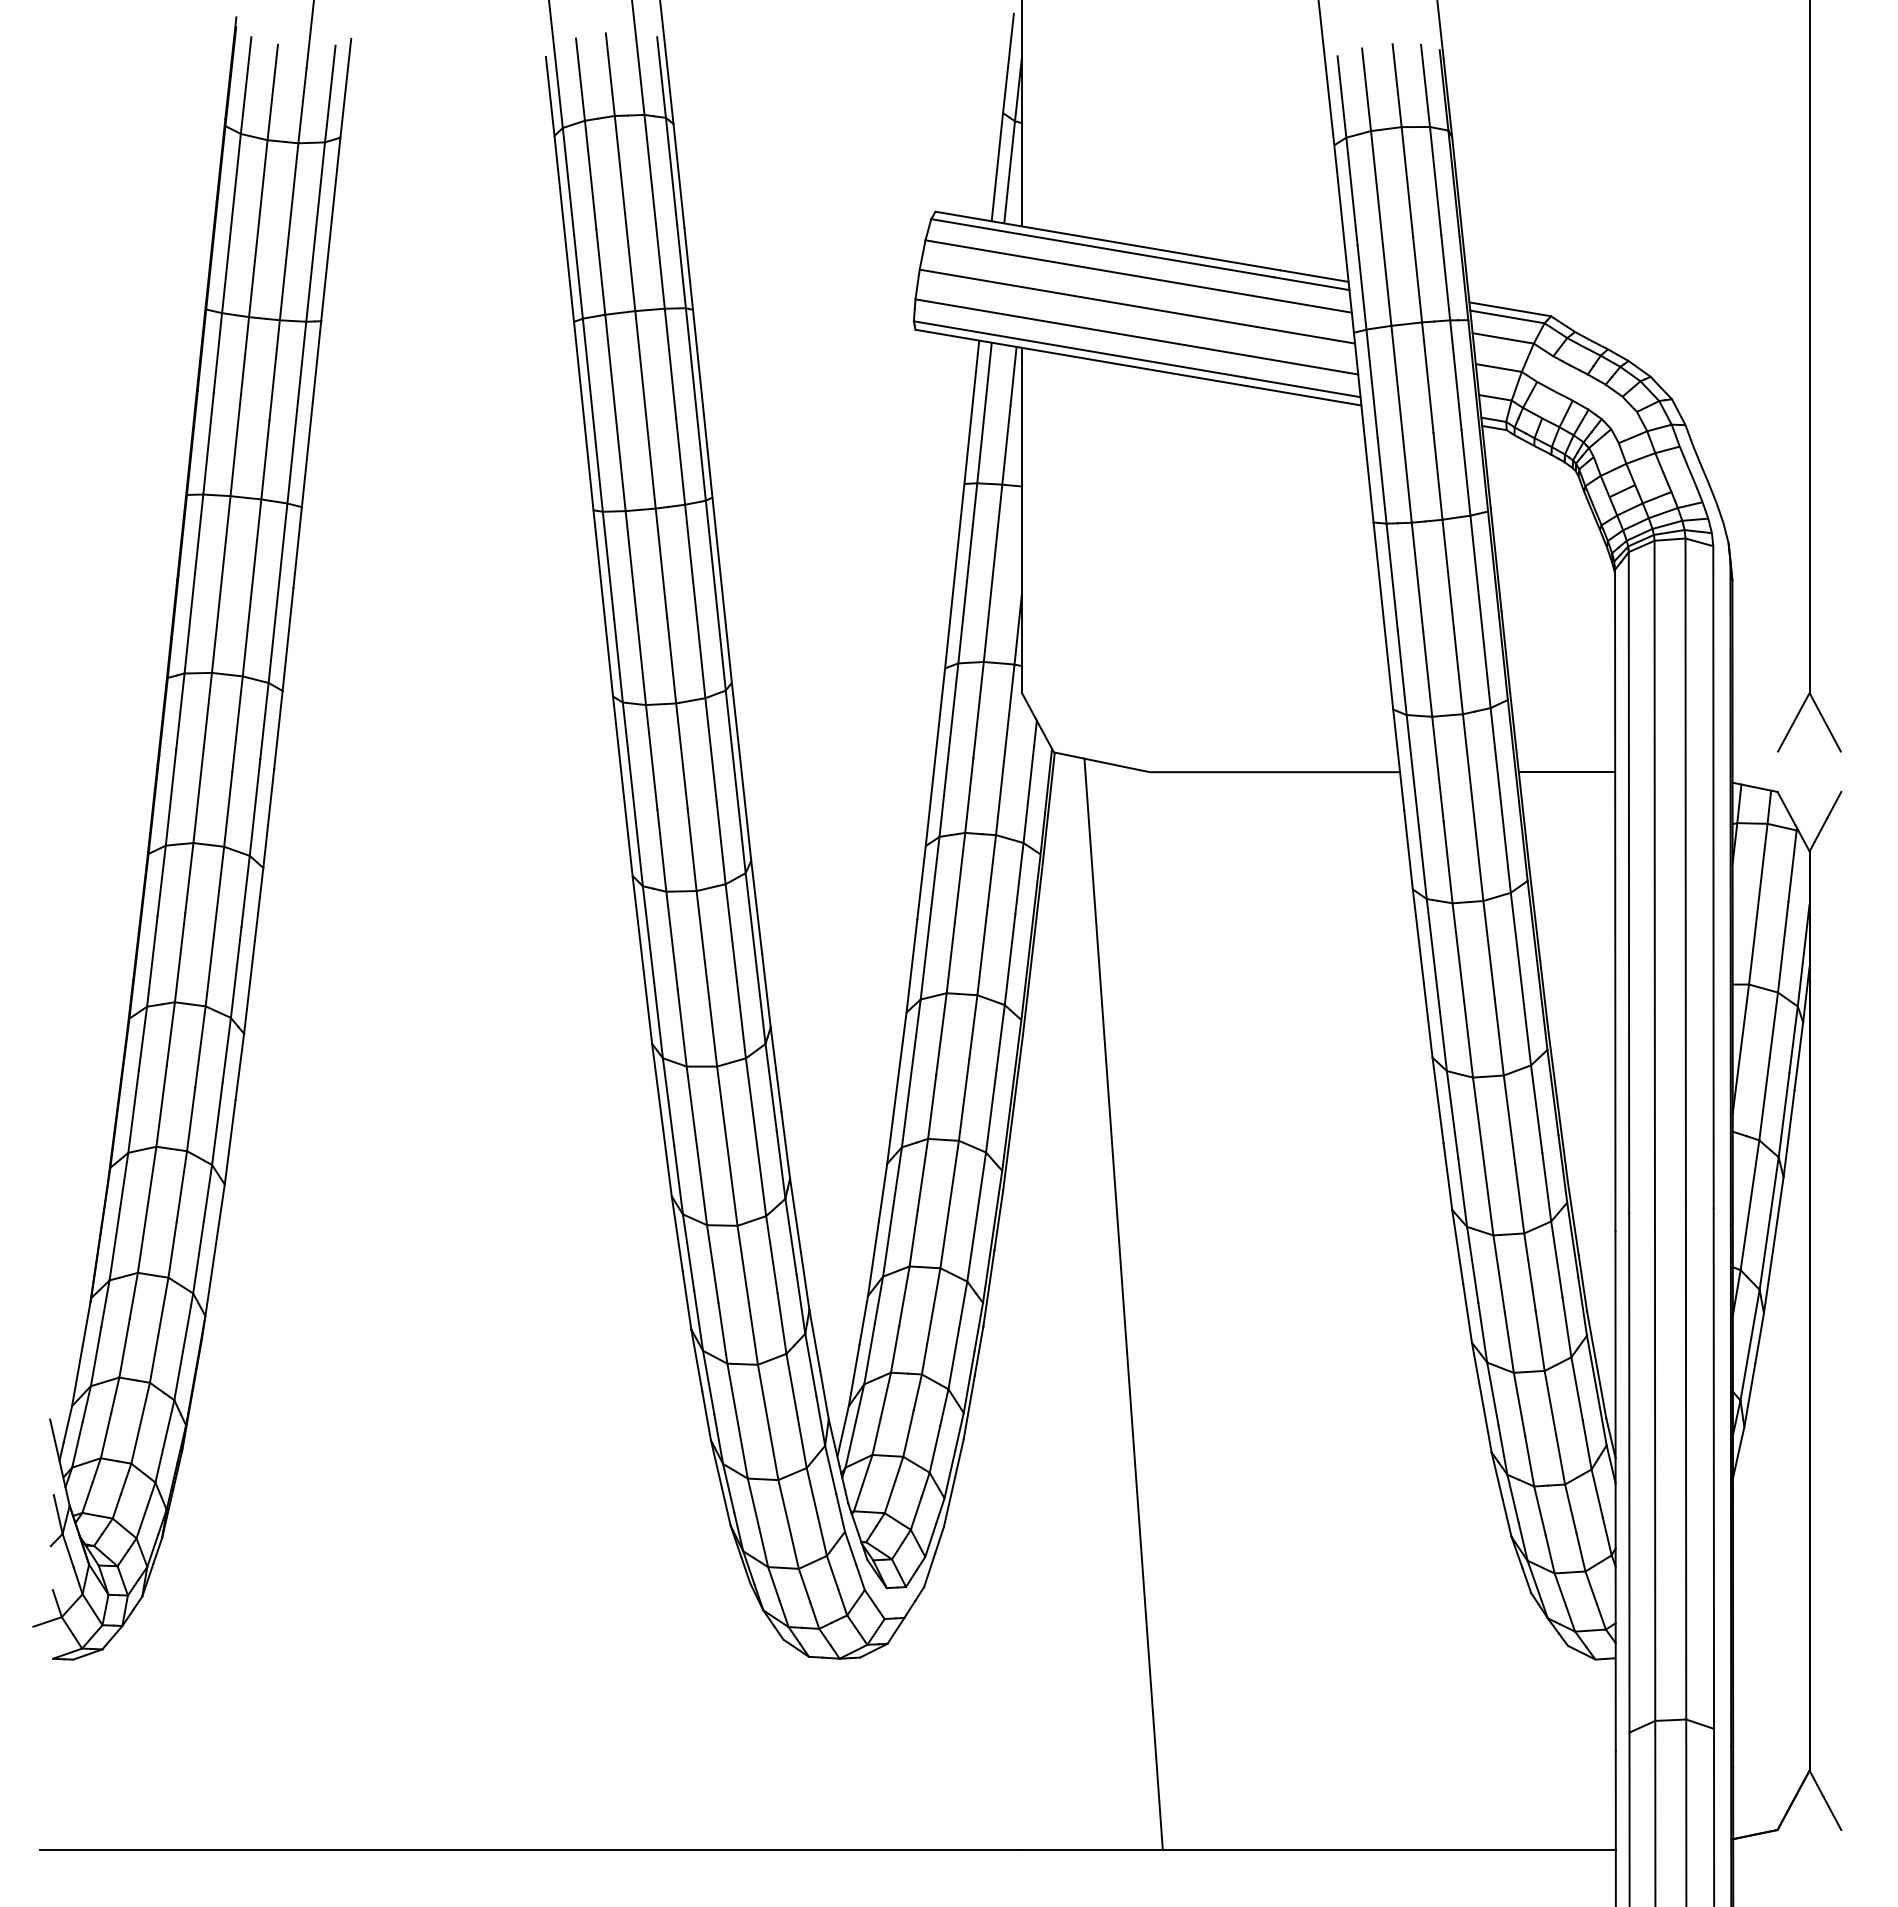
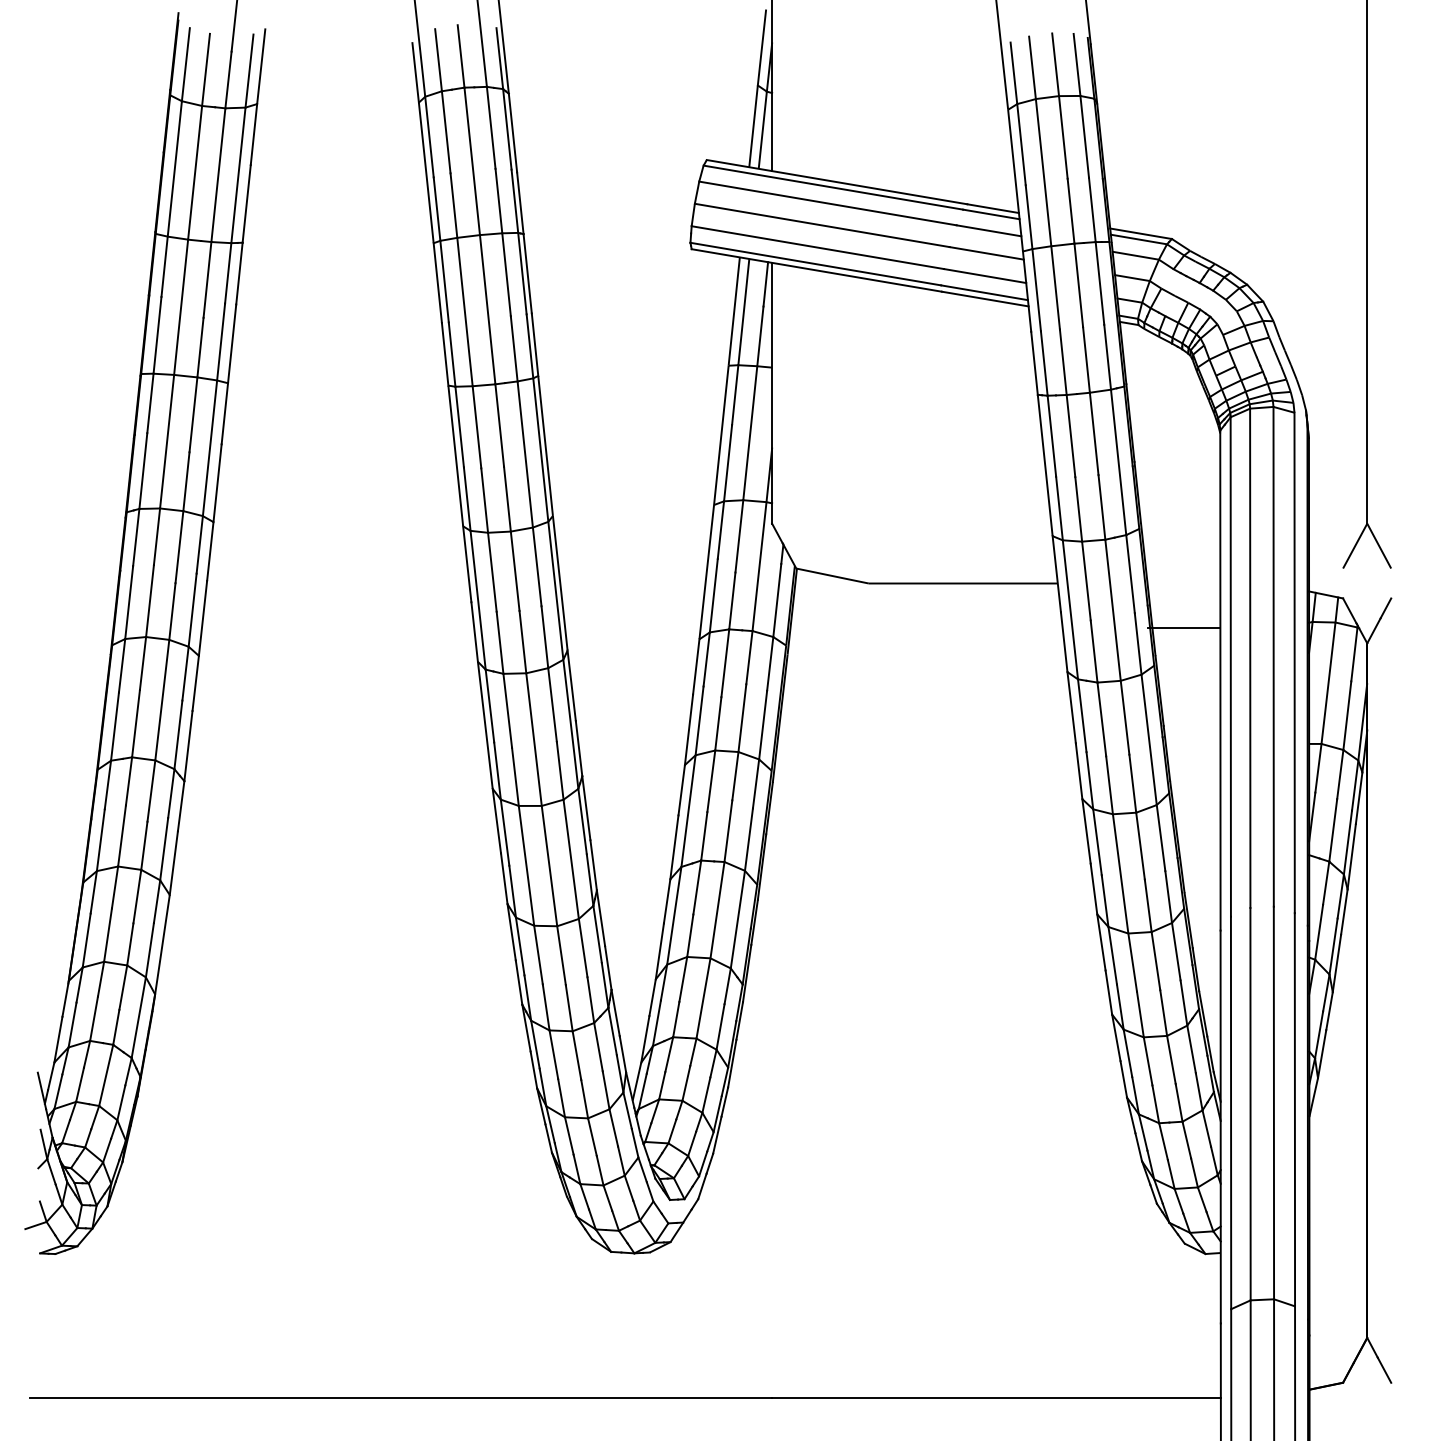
line: (1566, 772) -> (1183, 628), moved
line: (1123, 1303) -> (848, 984), removed

